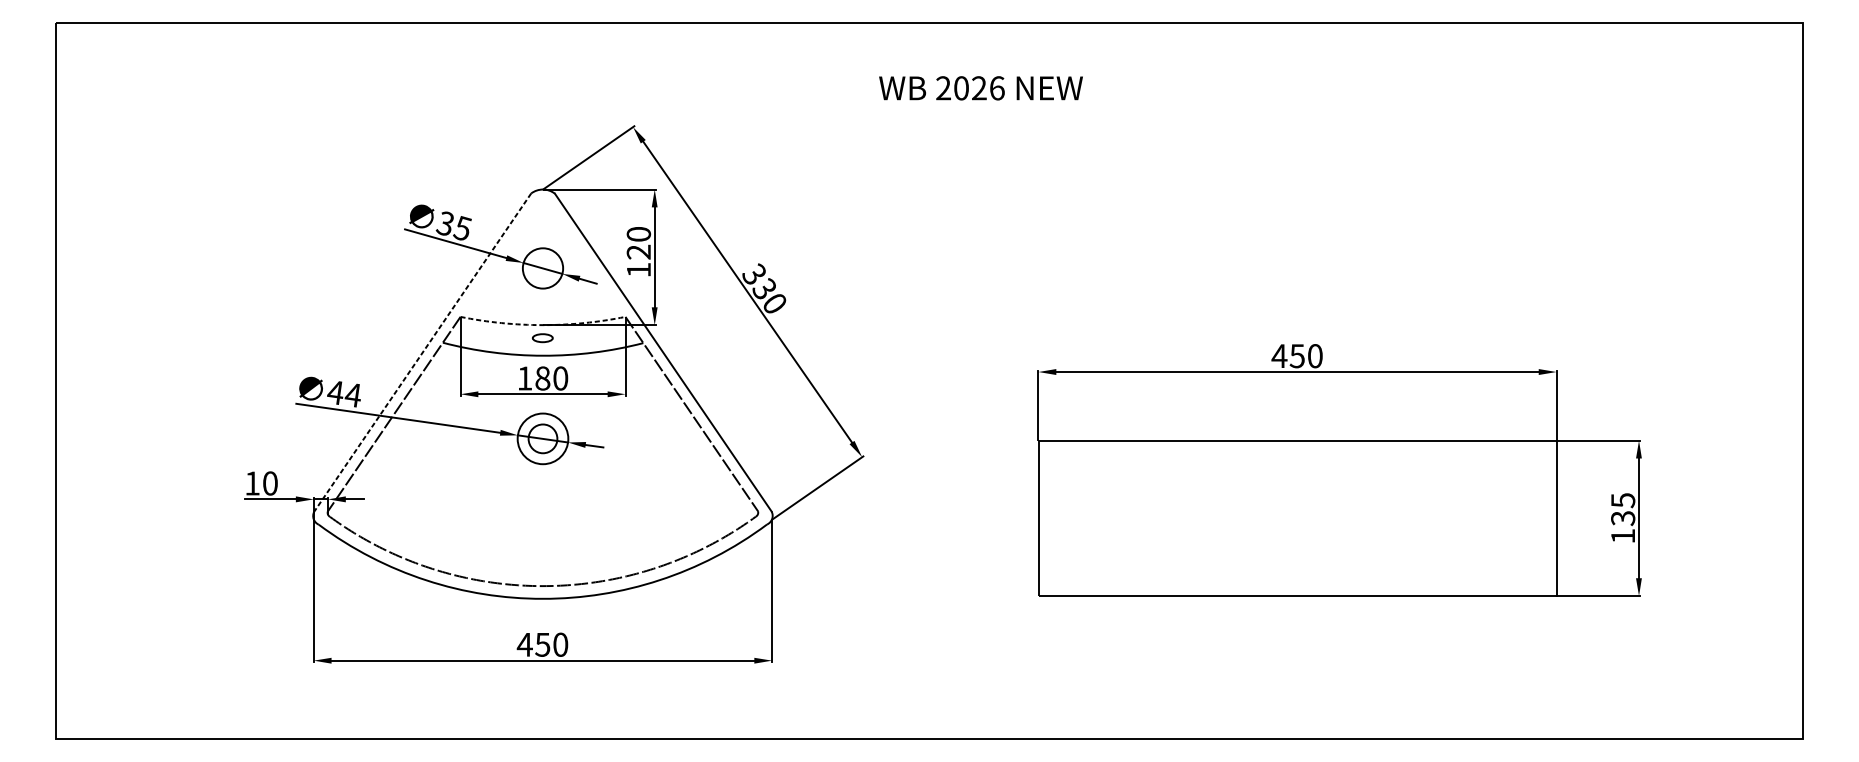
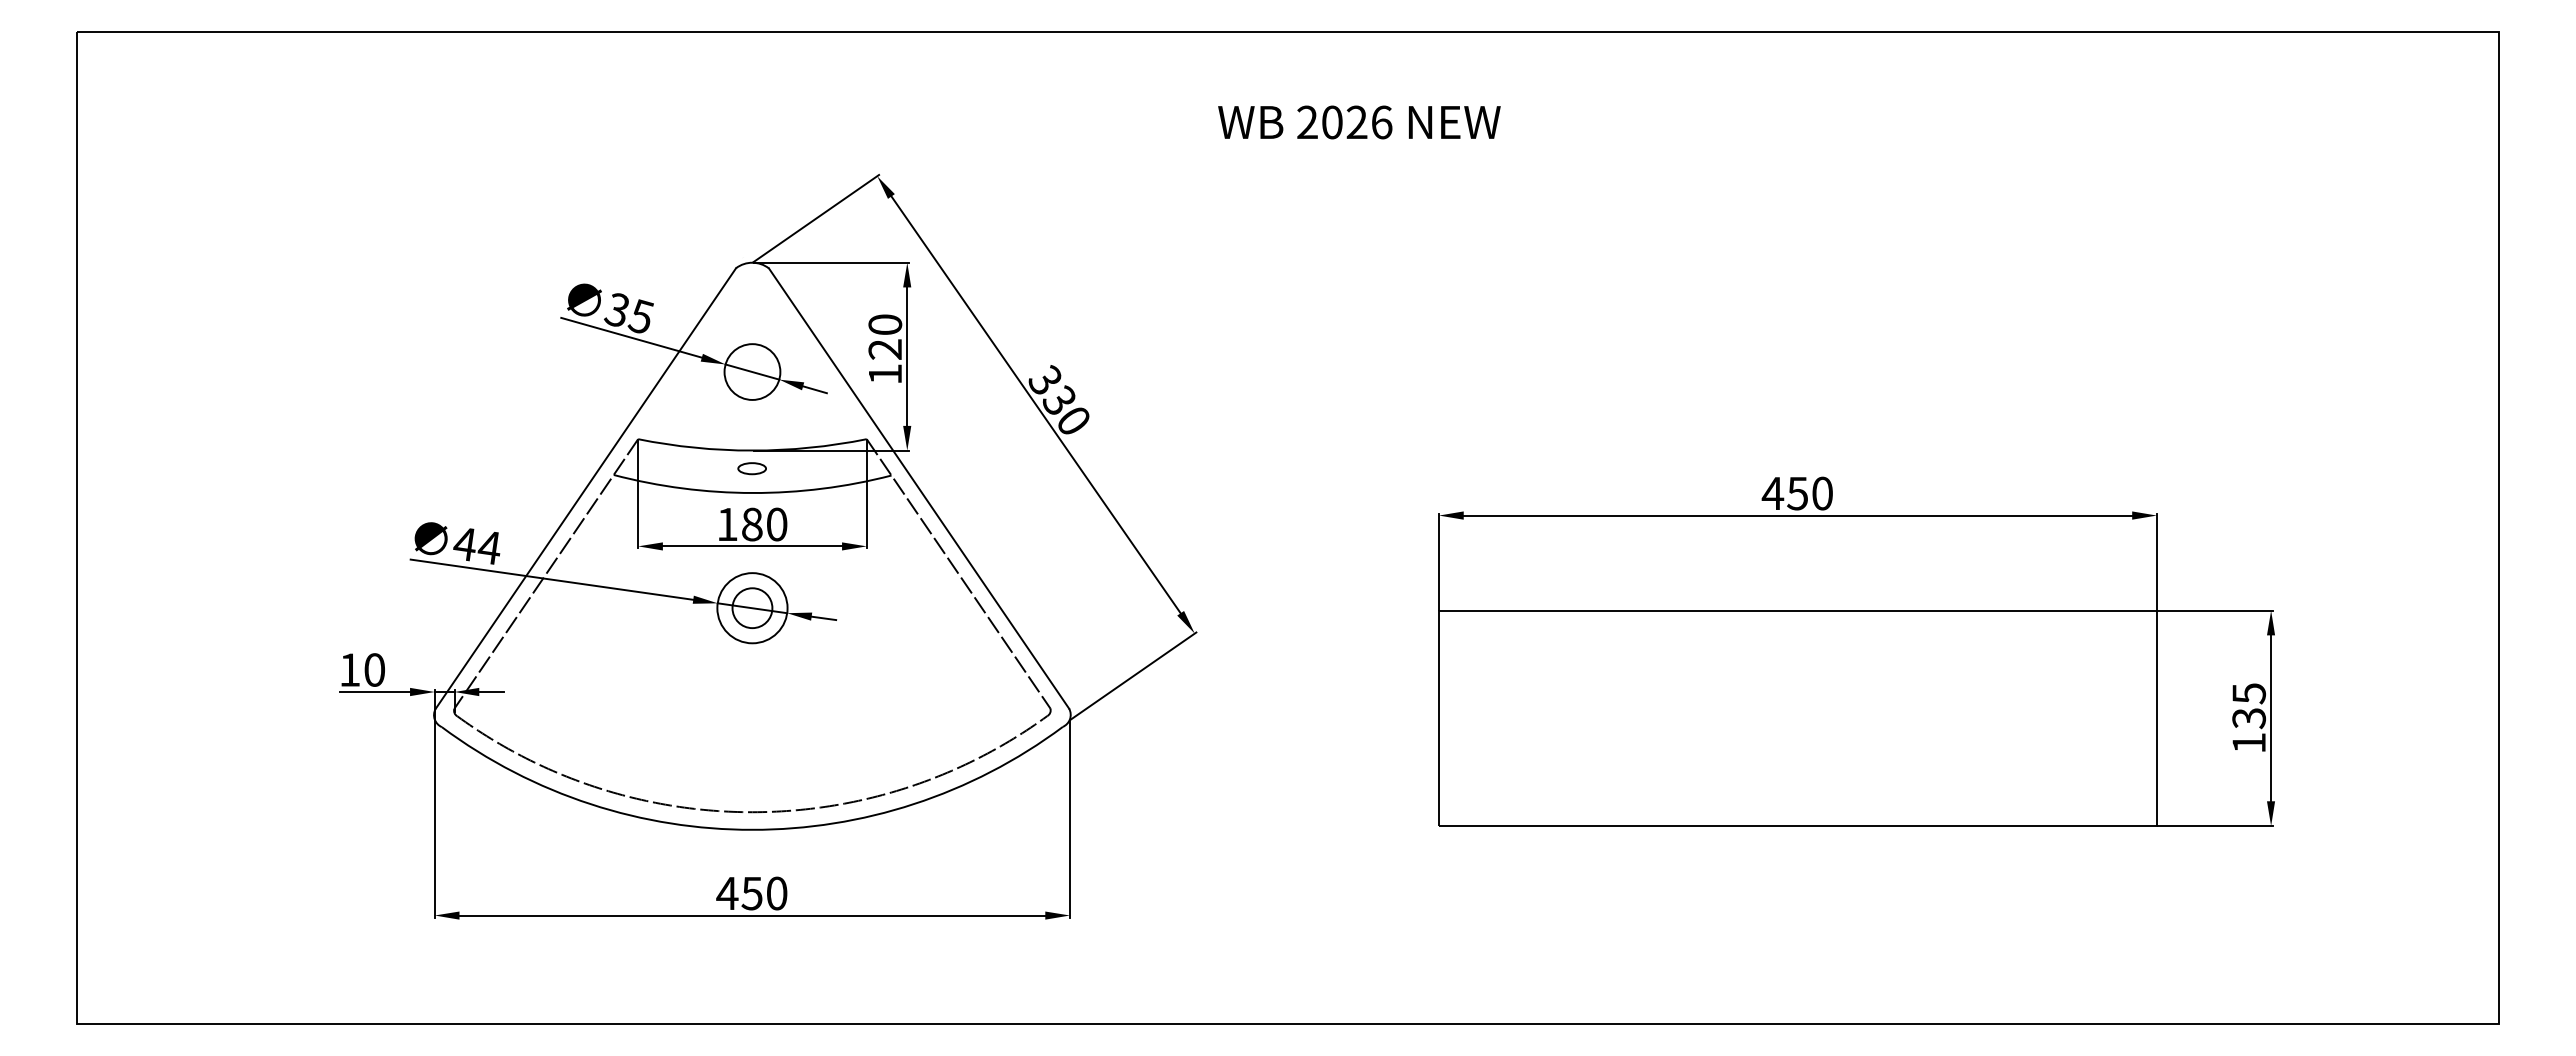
arc: (543, 325) -> (752, 450), dashed -> solid
line: (422, 352) -> (585, 488), dashed -> solid

